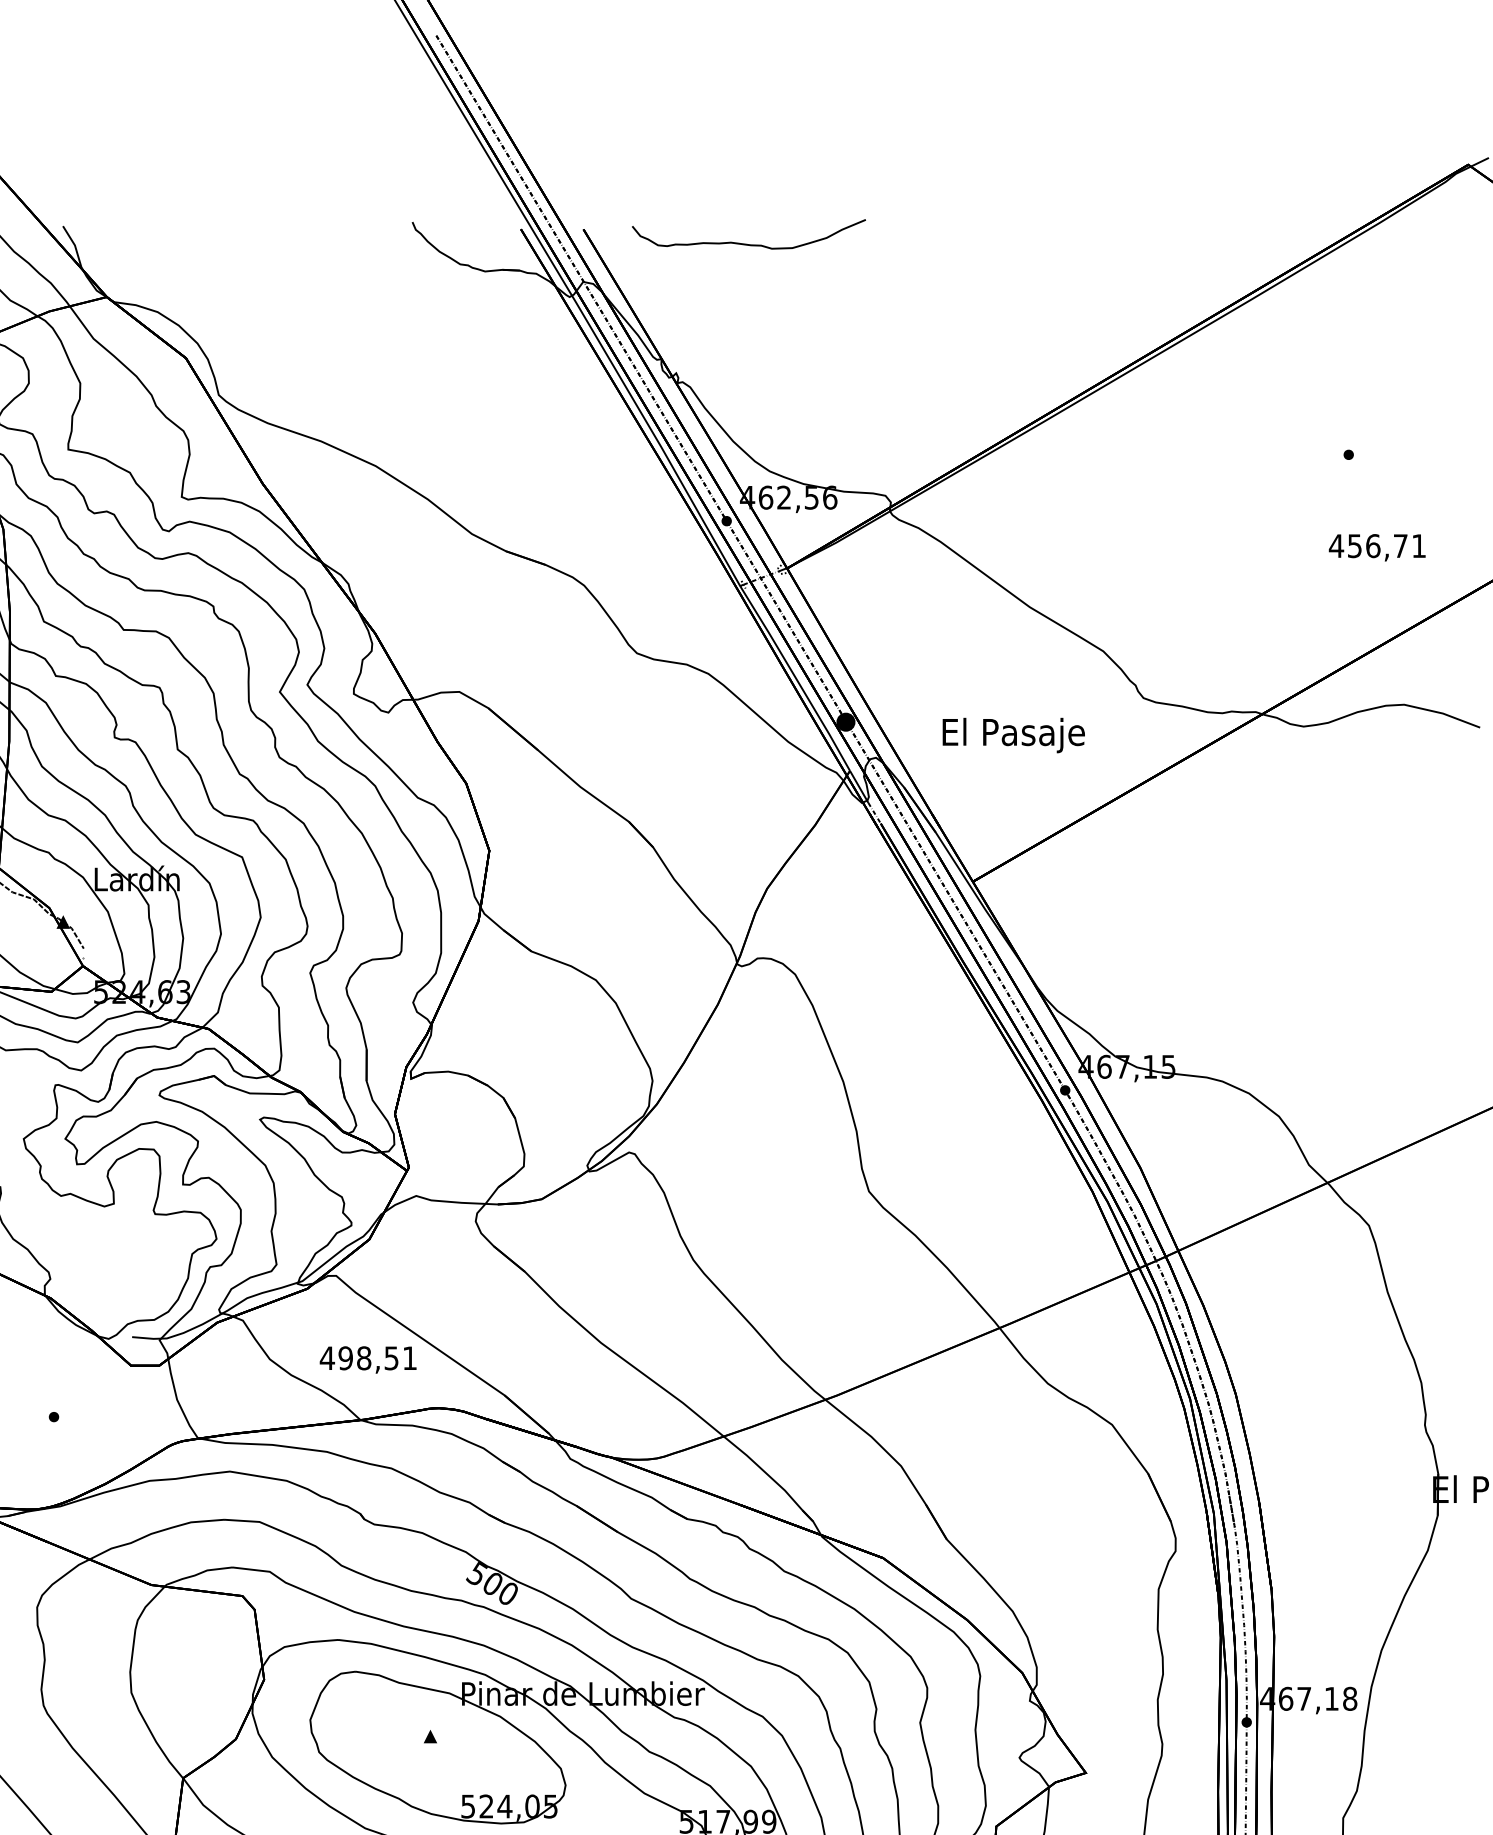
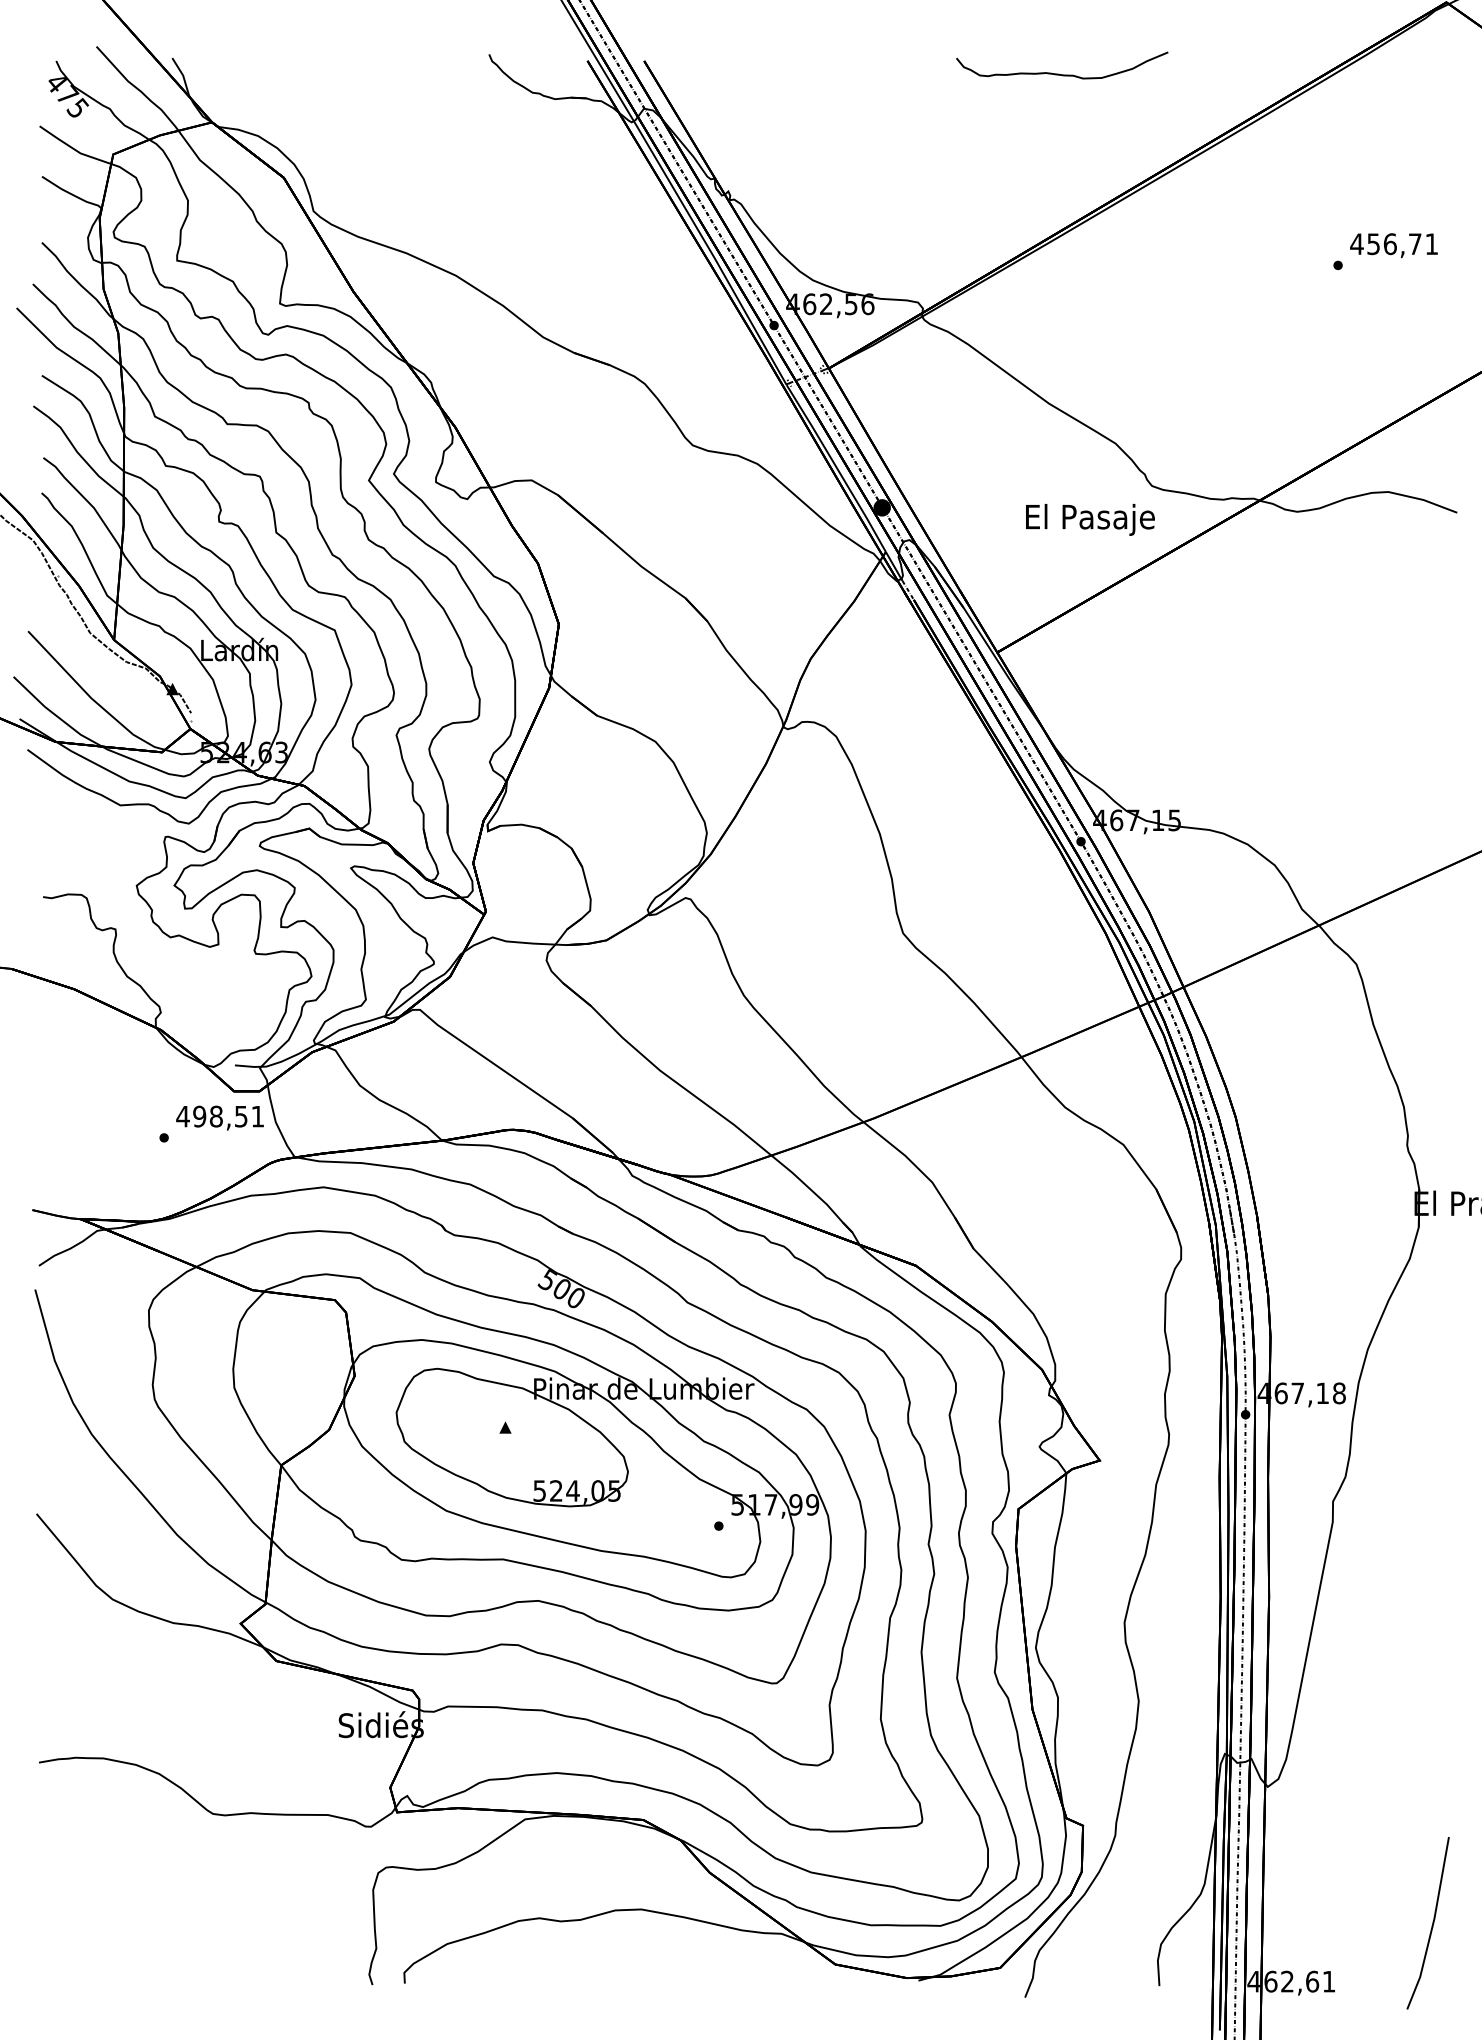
curve: (745, 243) -> (1059, 73), moved
text: (1376, 547) -> (1393, 245), moved
text: (1013, 735) -> (1090, 519), moved
text: (367, 1359) -> (219, 1117), moved

